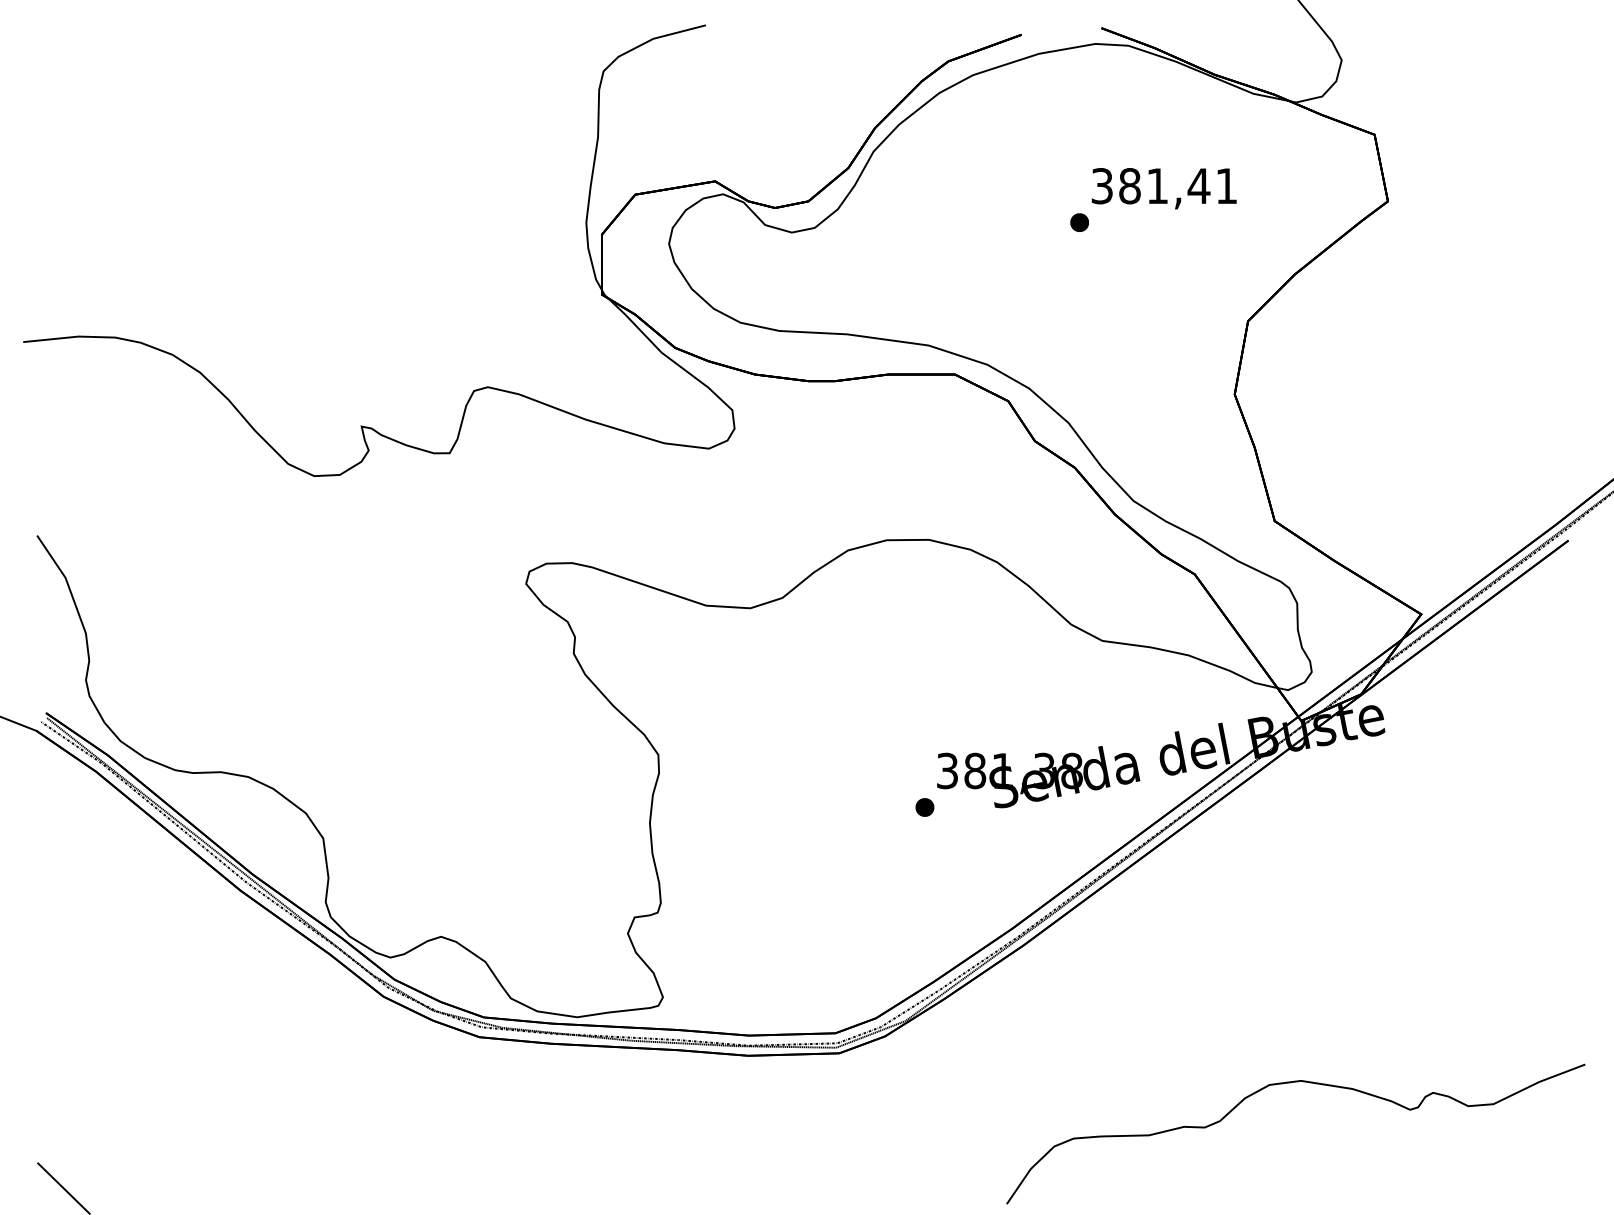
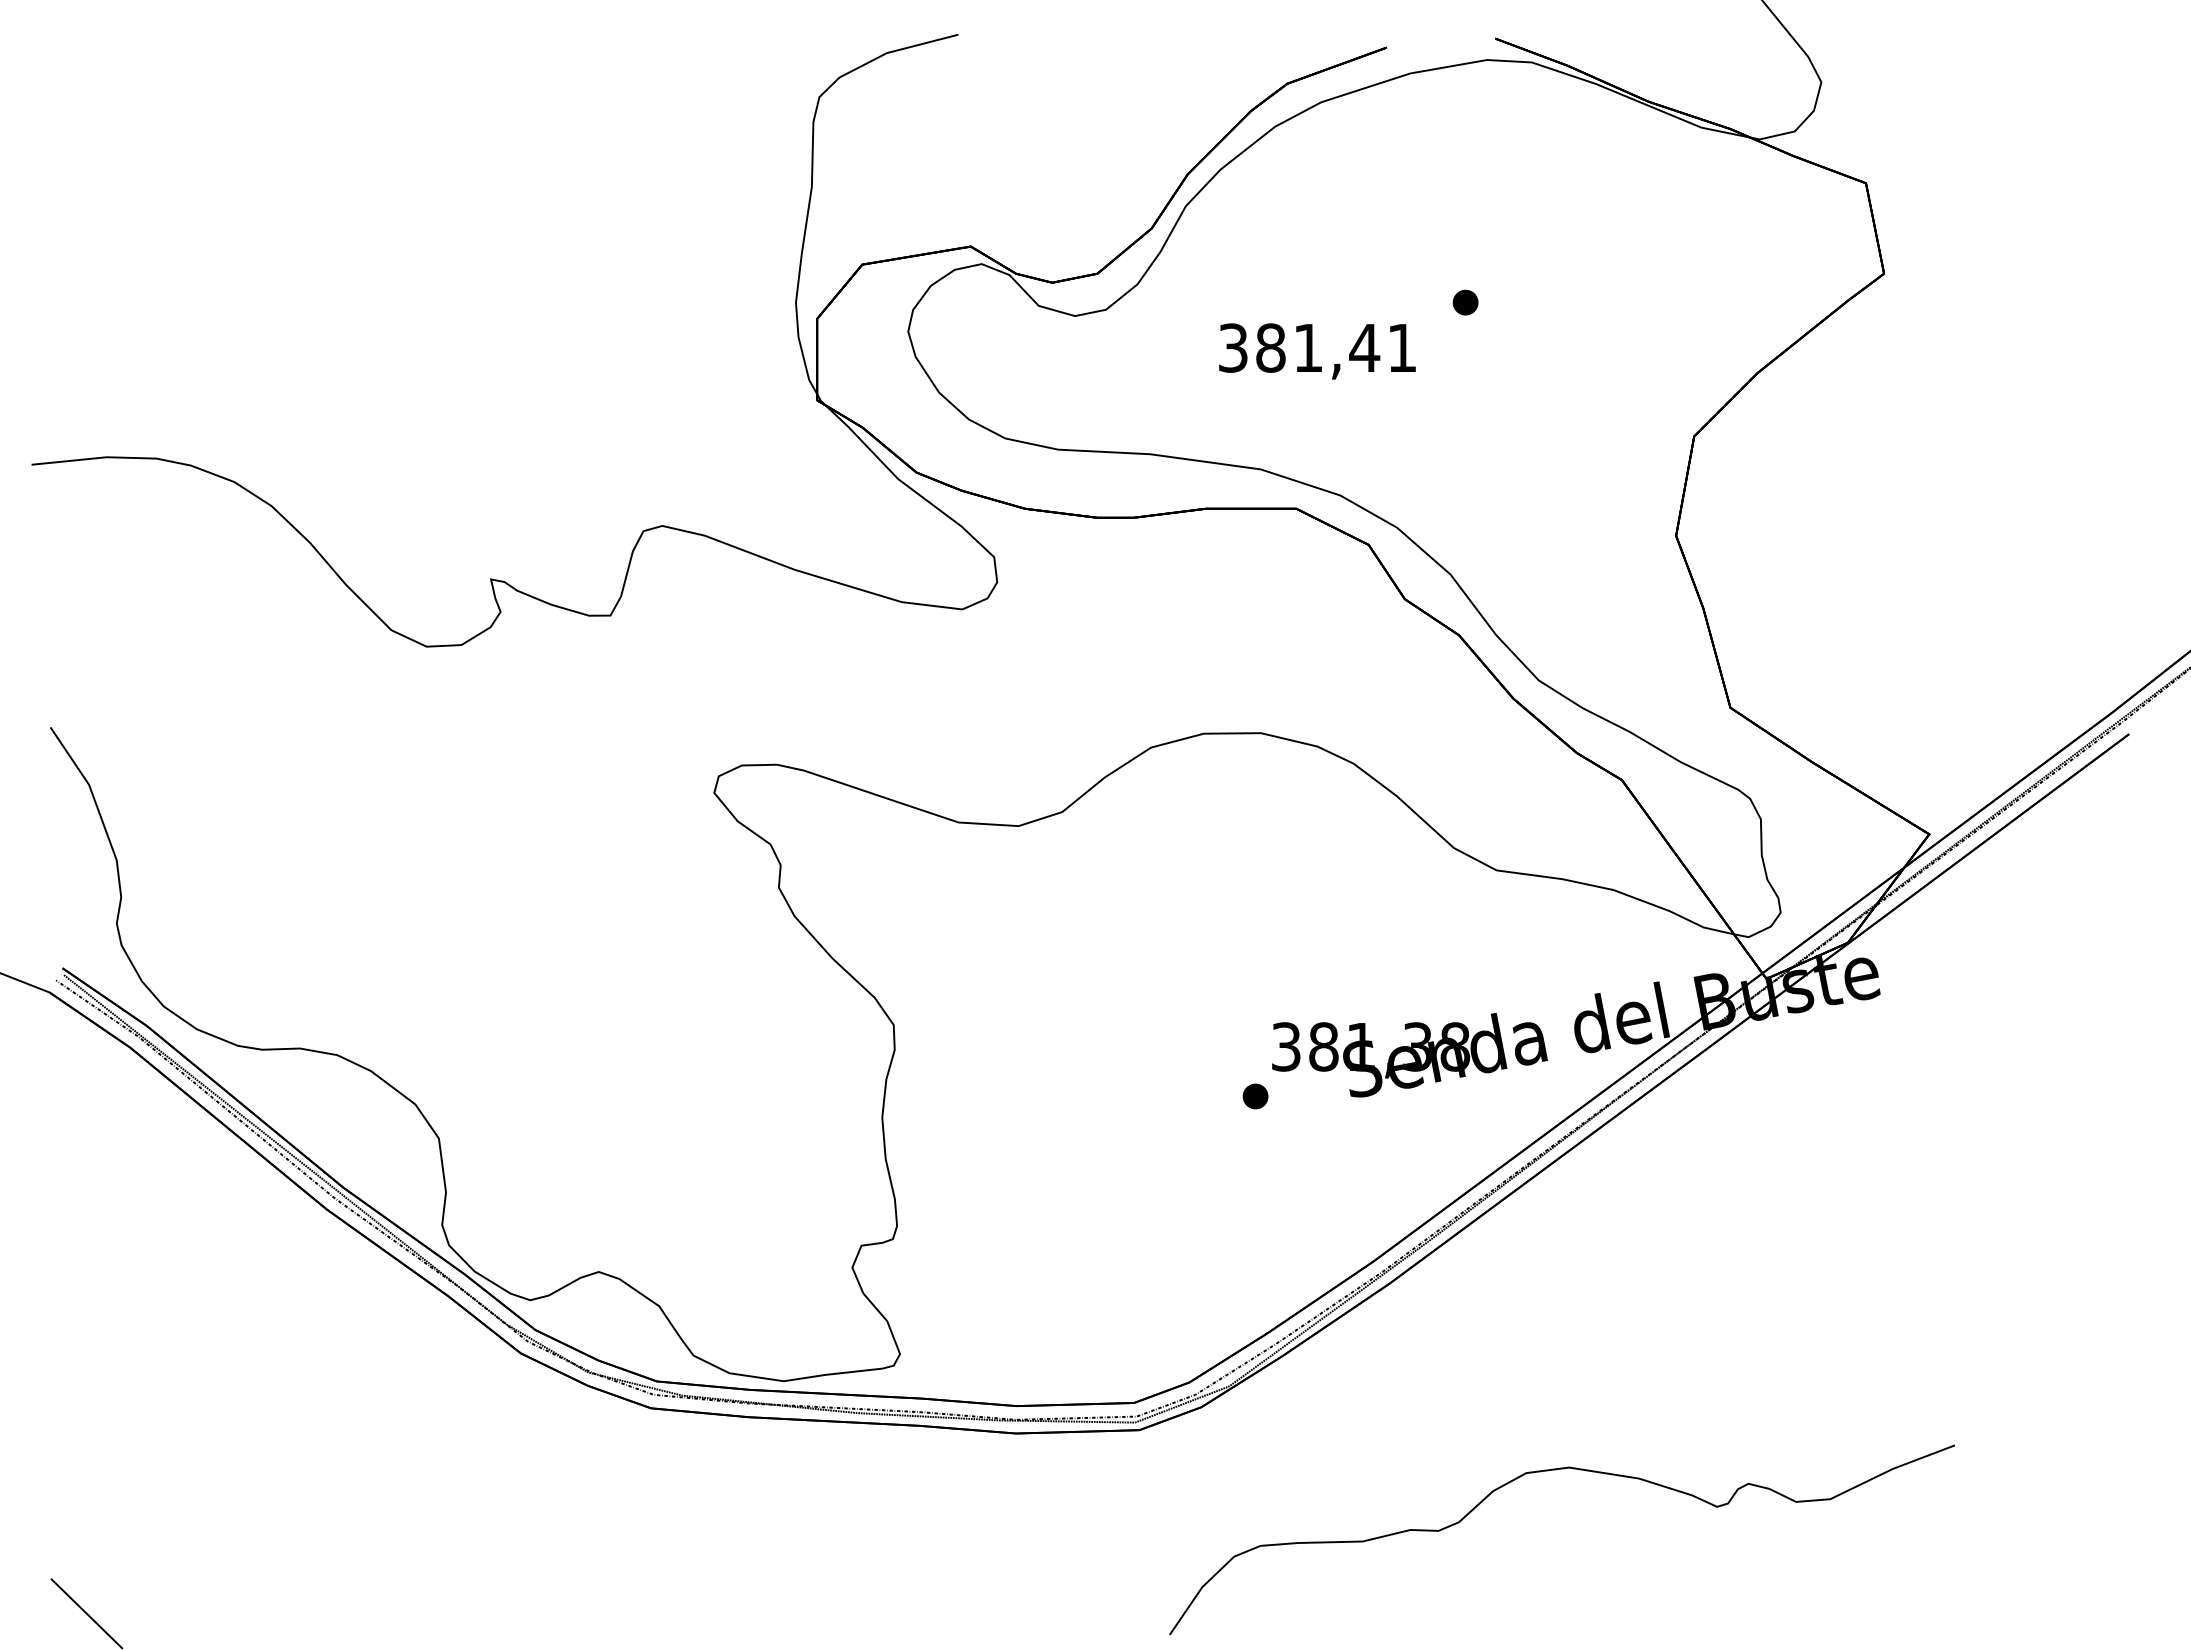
text: (1164, 188) -> (1317, 351), moved
curve: (1291, 1083) -> (1556, 1470), moved

